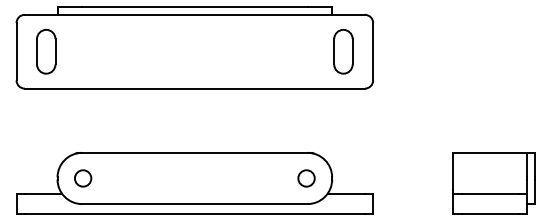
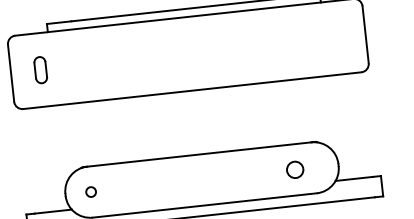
part: (46, 51) -> (40, 69), size x0.6
part: (343, 51) -> (336, 37), removed
circle: (83, 178) -> (91, 192), size x0.6
circle: (306, 178) -> (295, 169), moved

